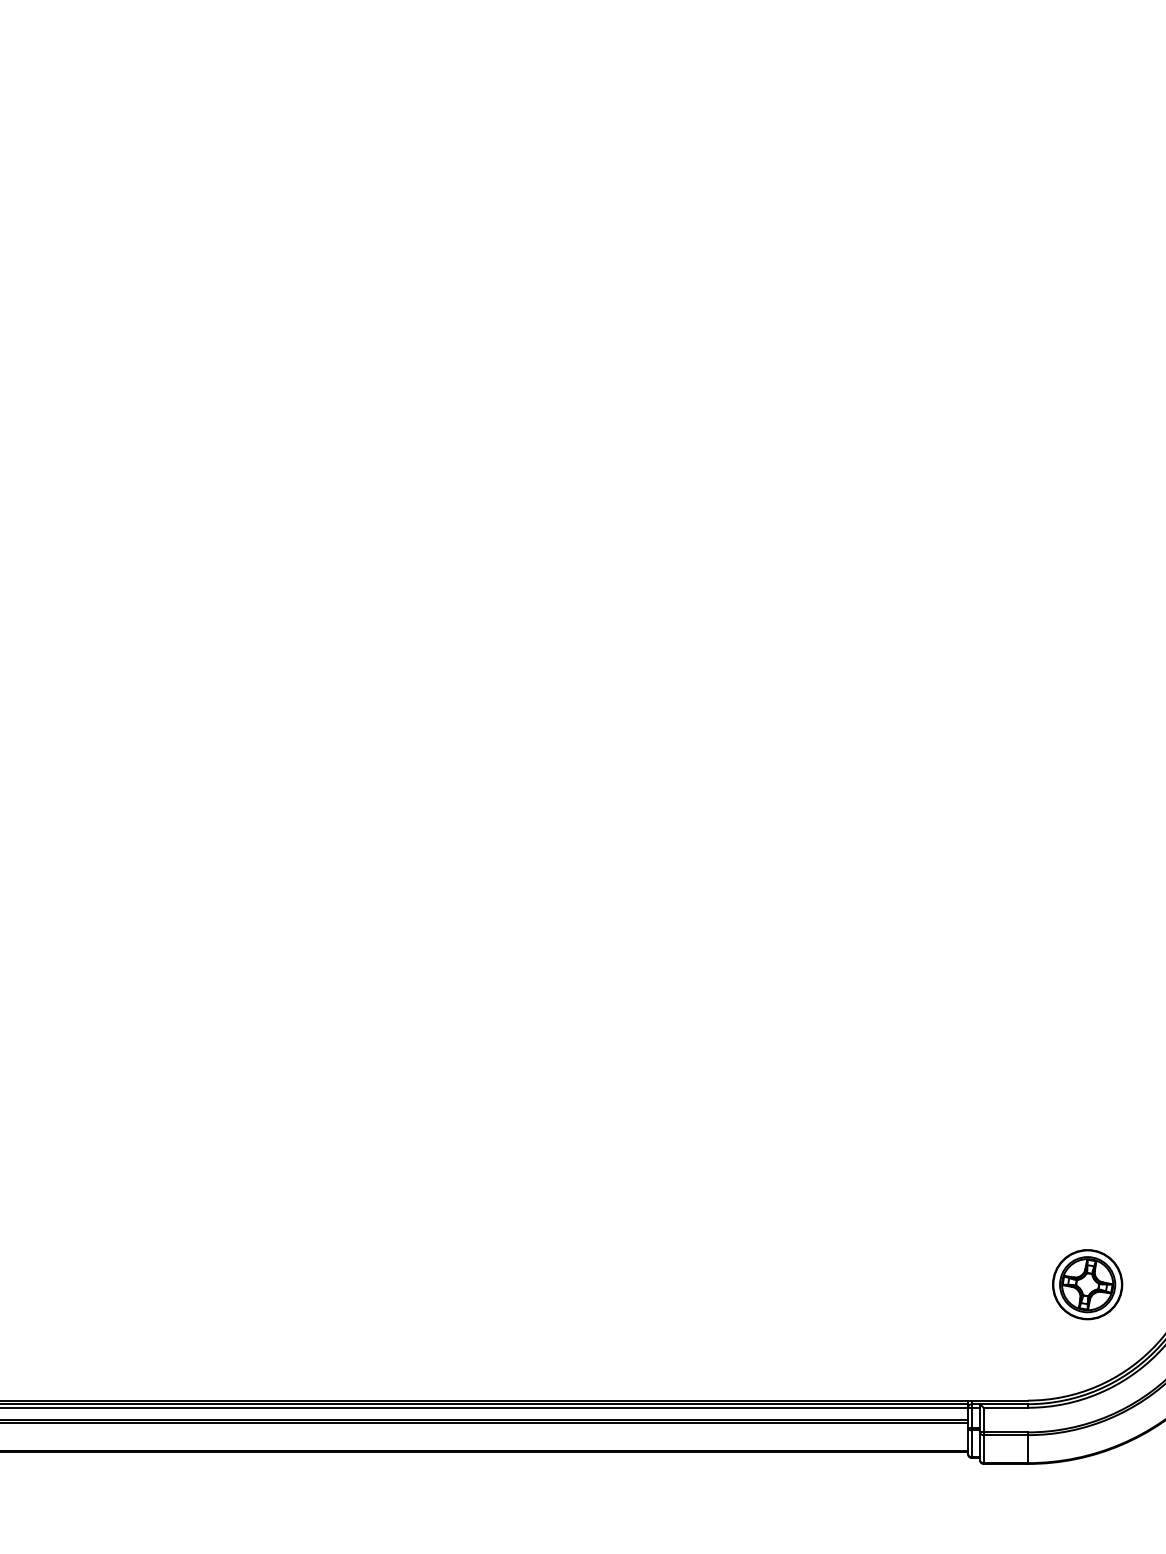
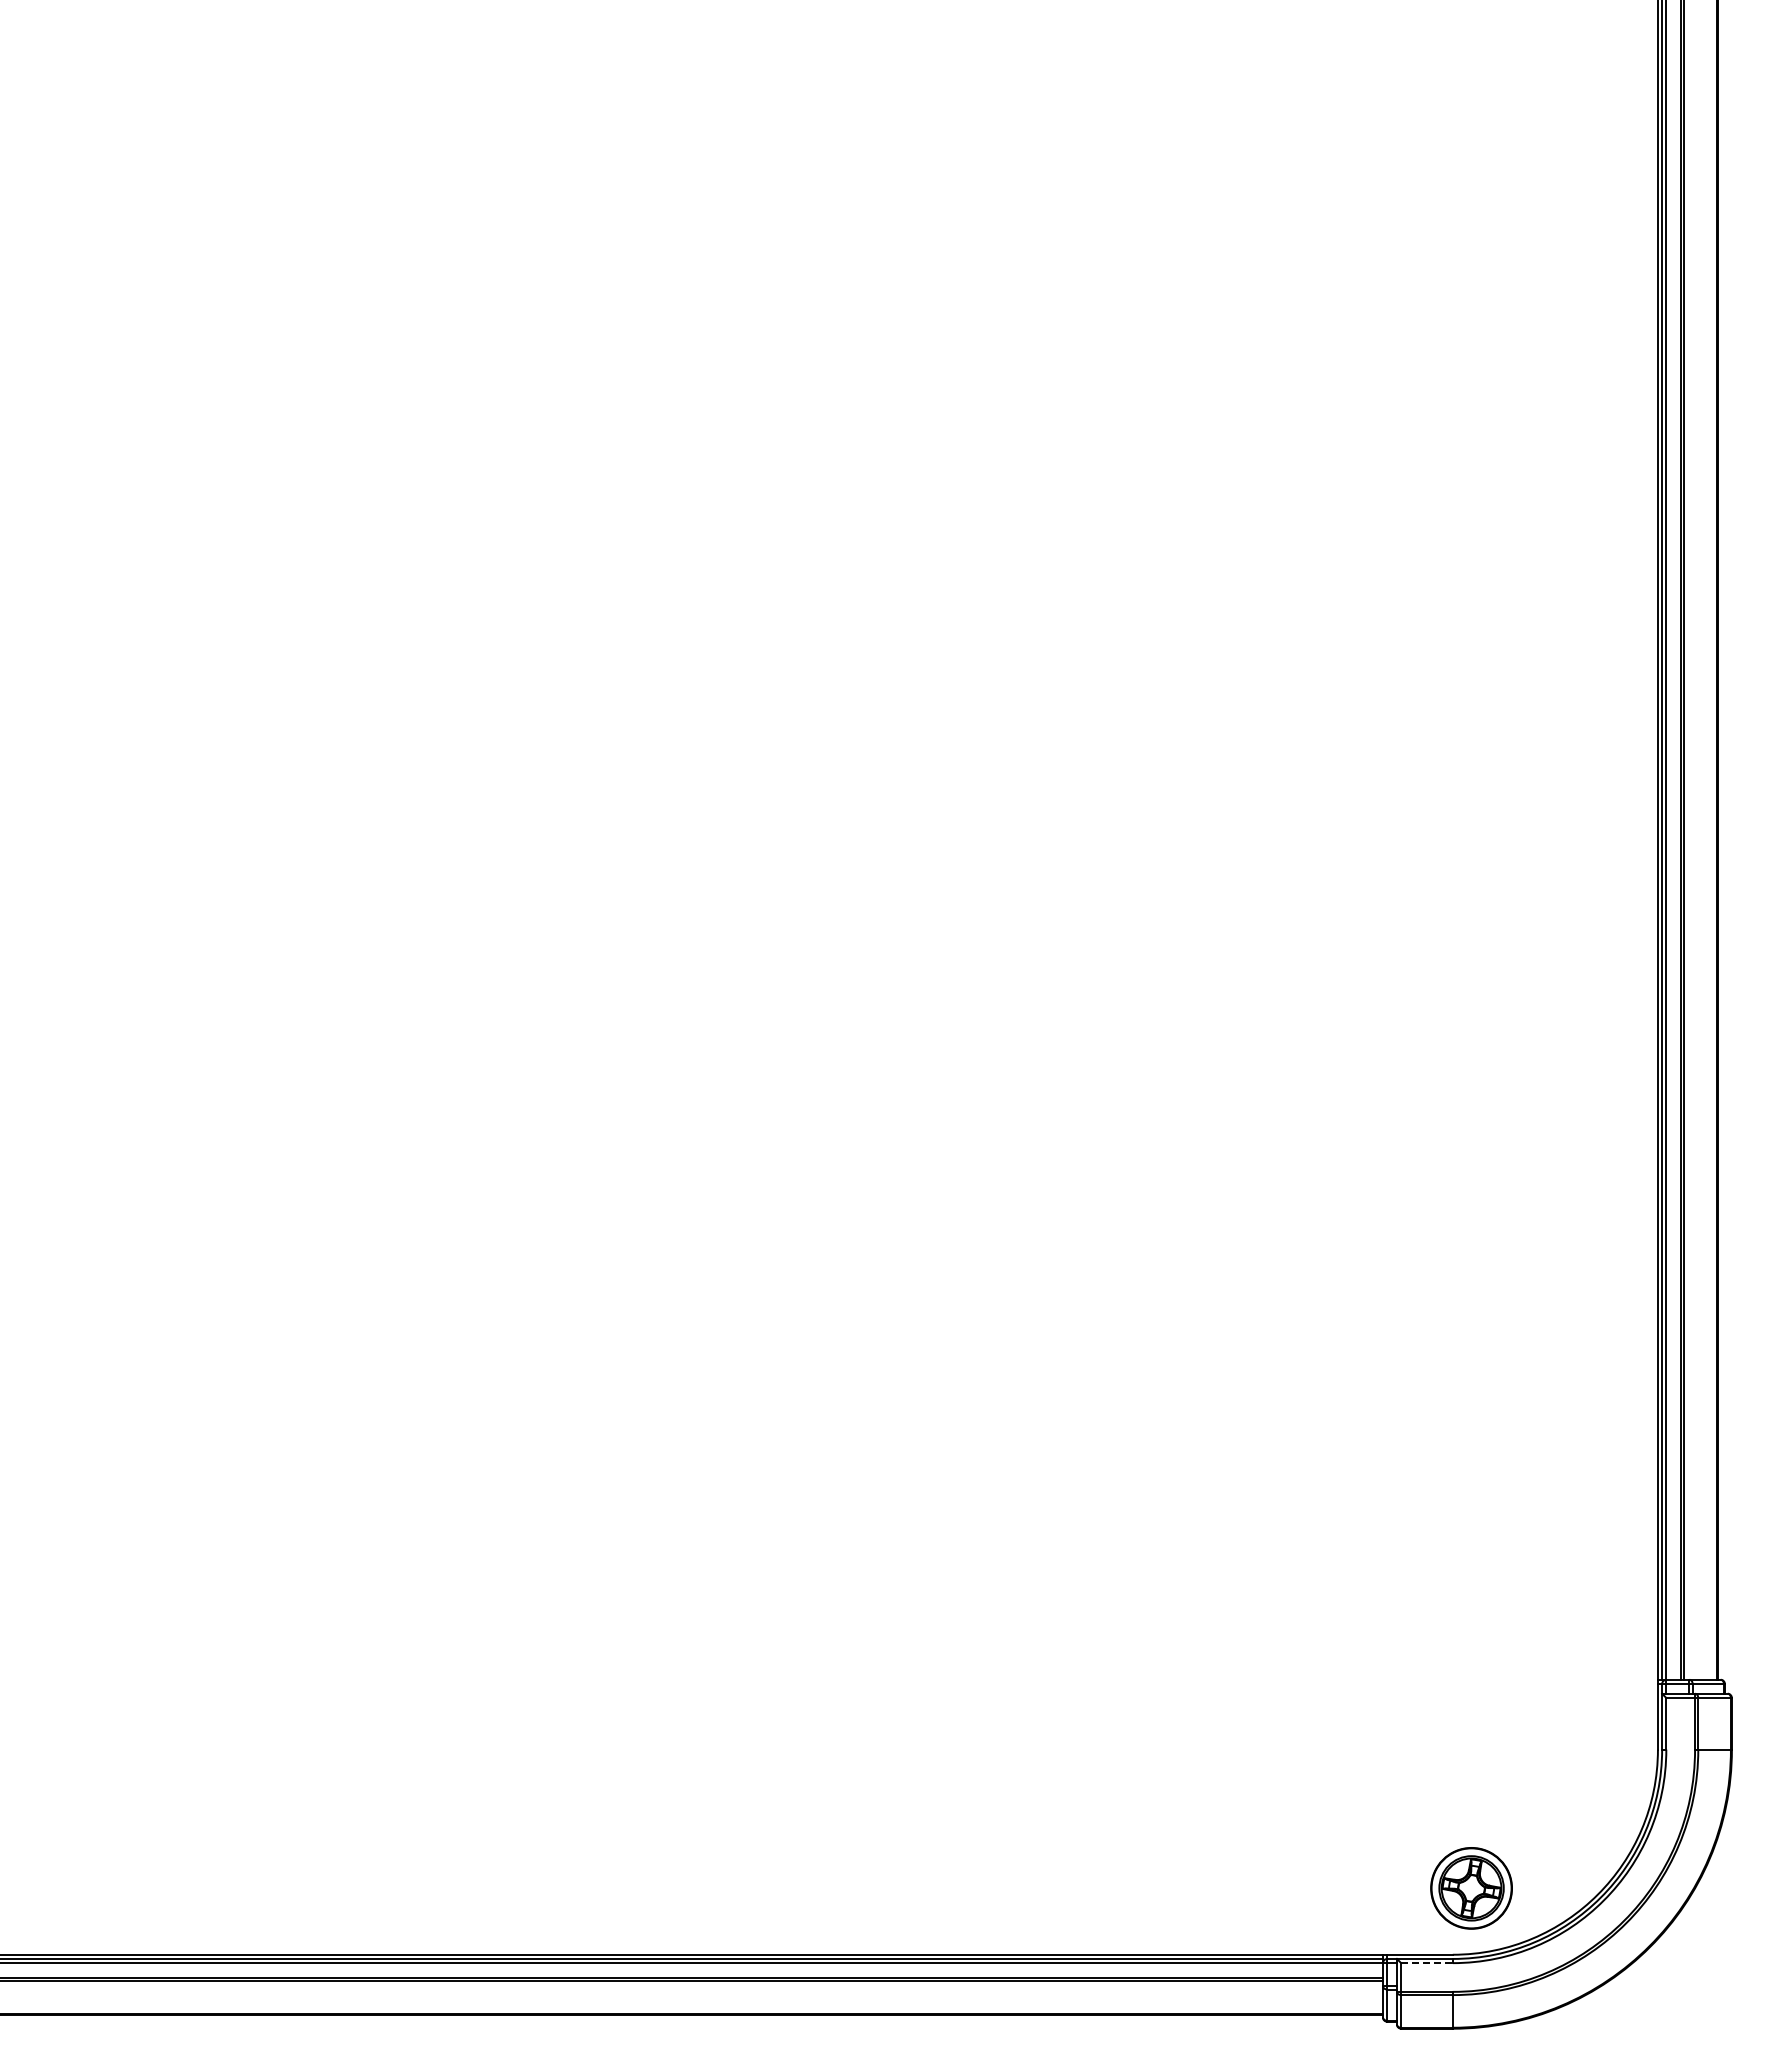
part: (1087, 1284) -> (1471, 1888), moved
line: (1005, 1408) -> (1426, 1963), solid -> dashed

